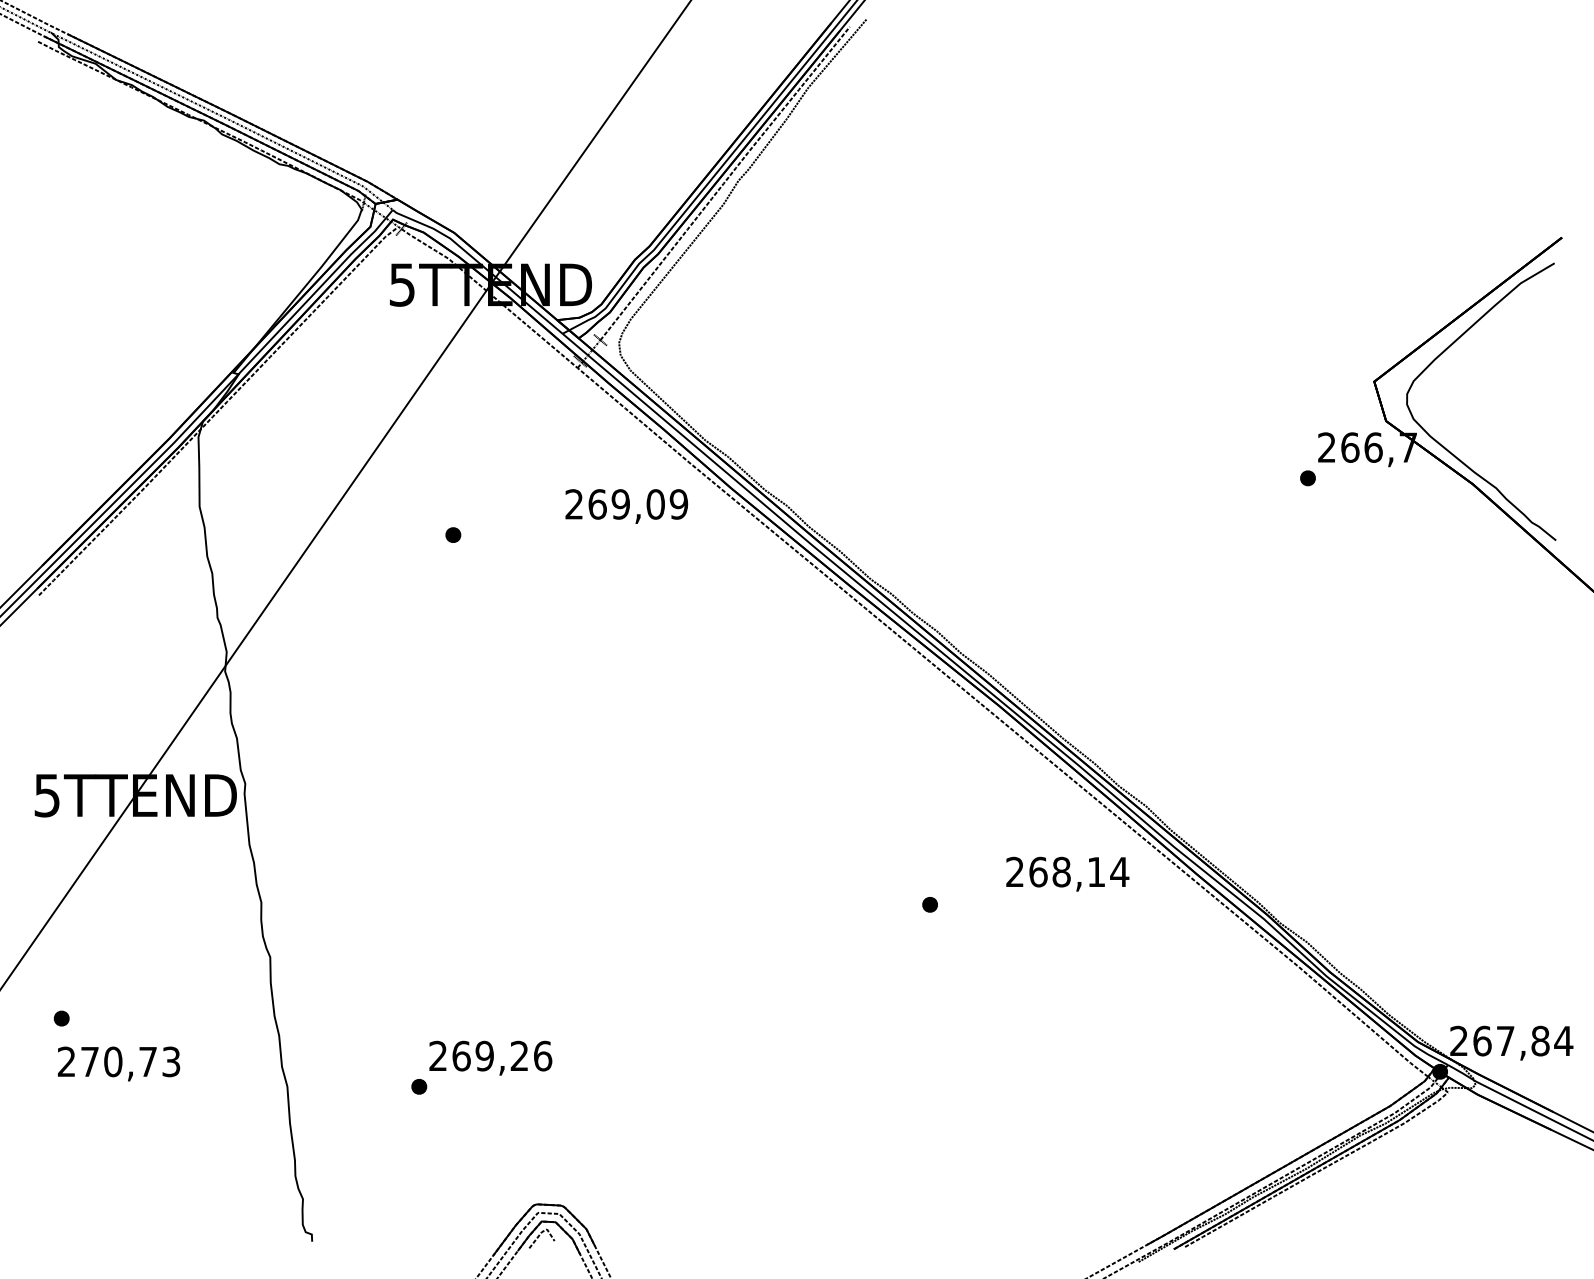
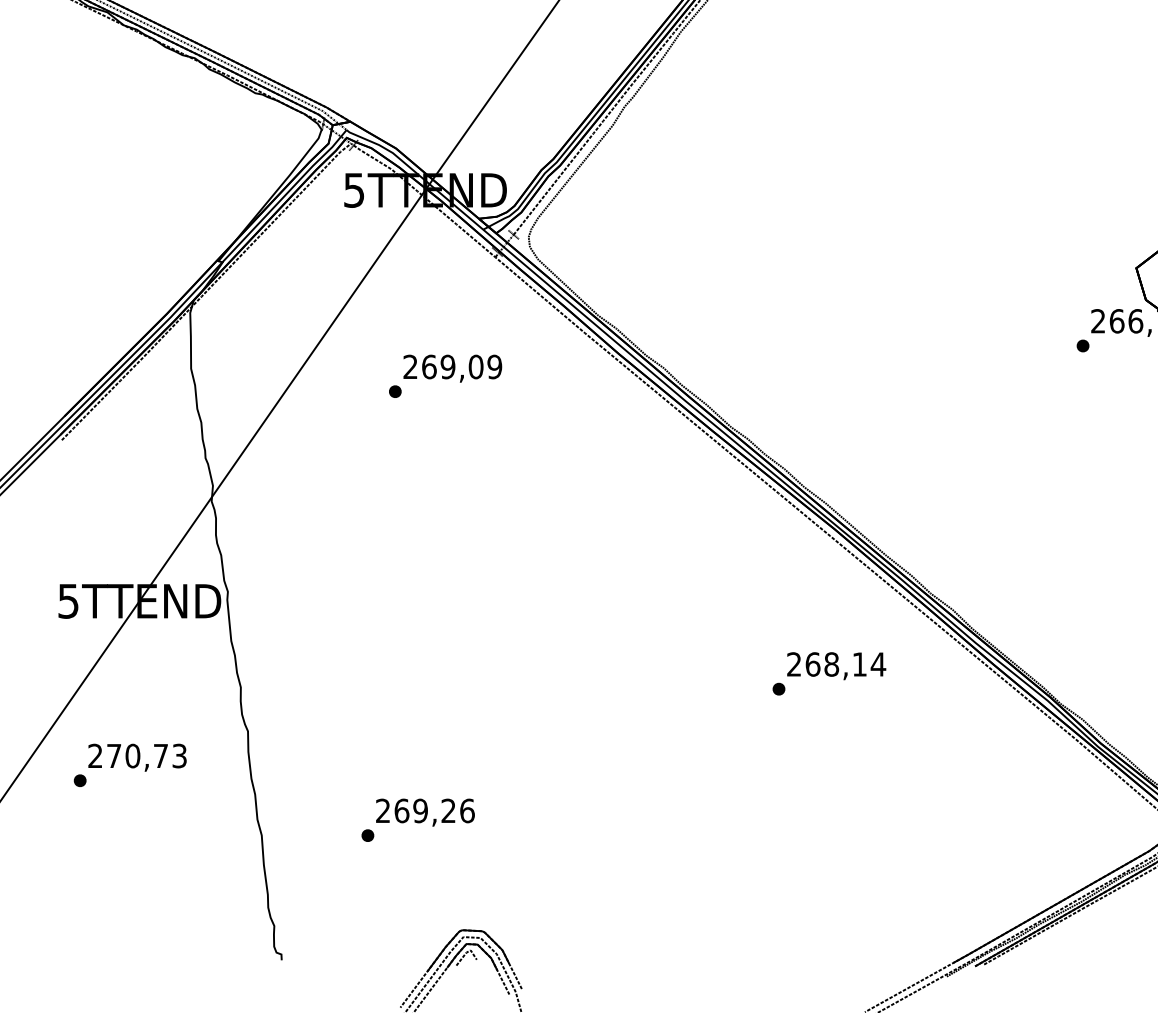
text: (626, 506) -> (452, 368), moved
text: (1067, 873) -> (836, 665), moved
text: (119, 1063) -> (137, 757), moved

